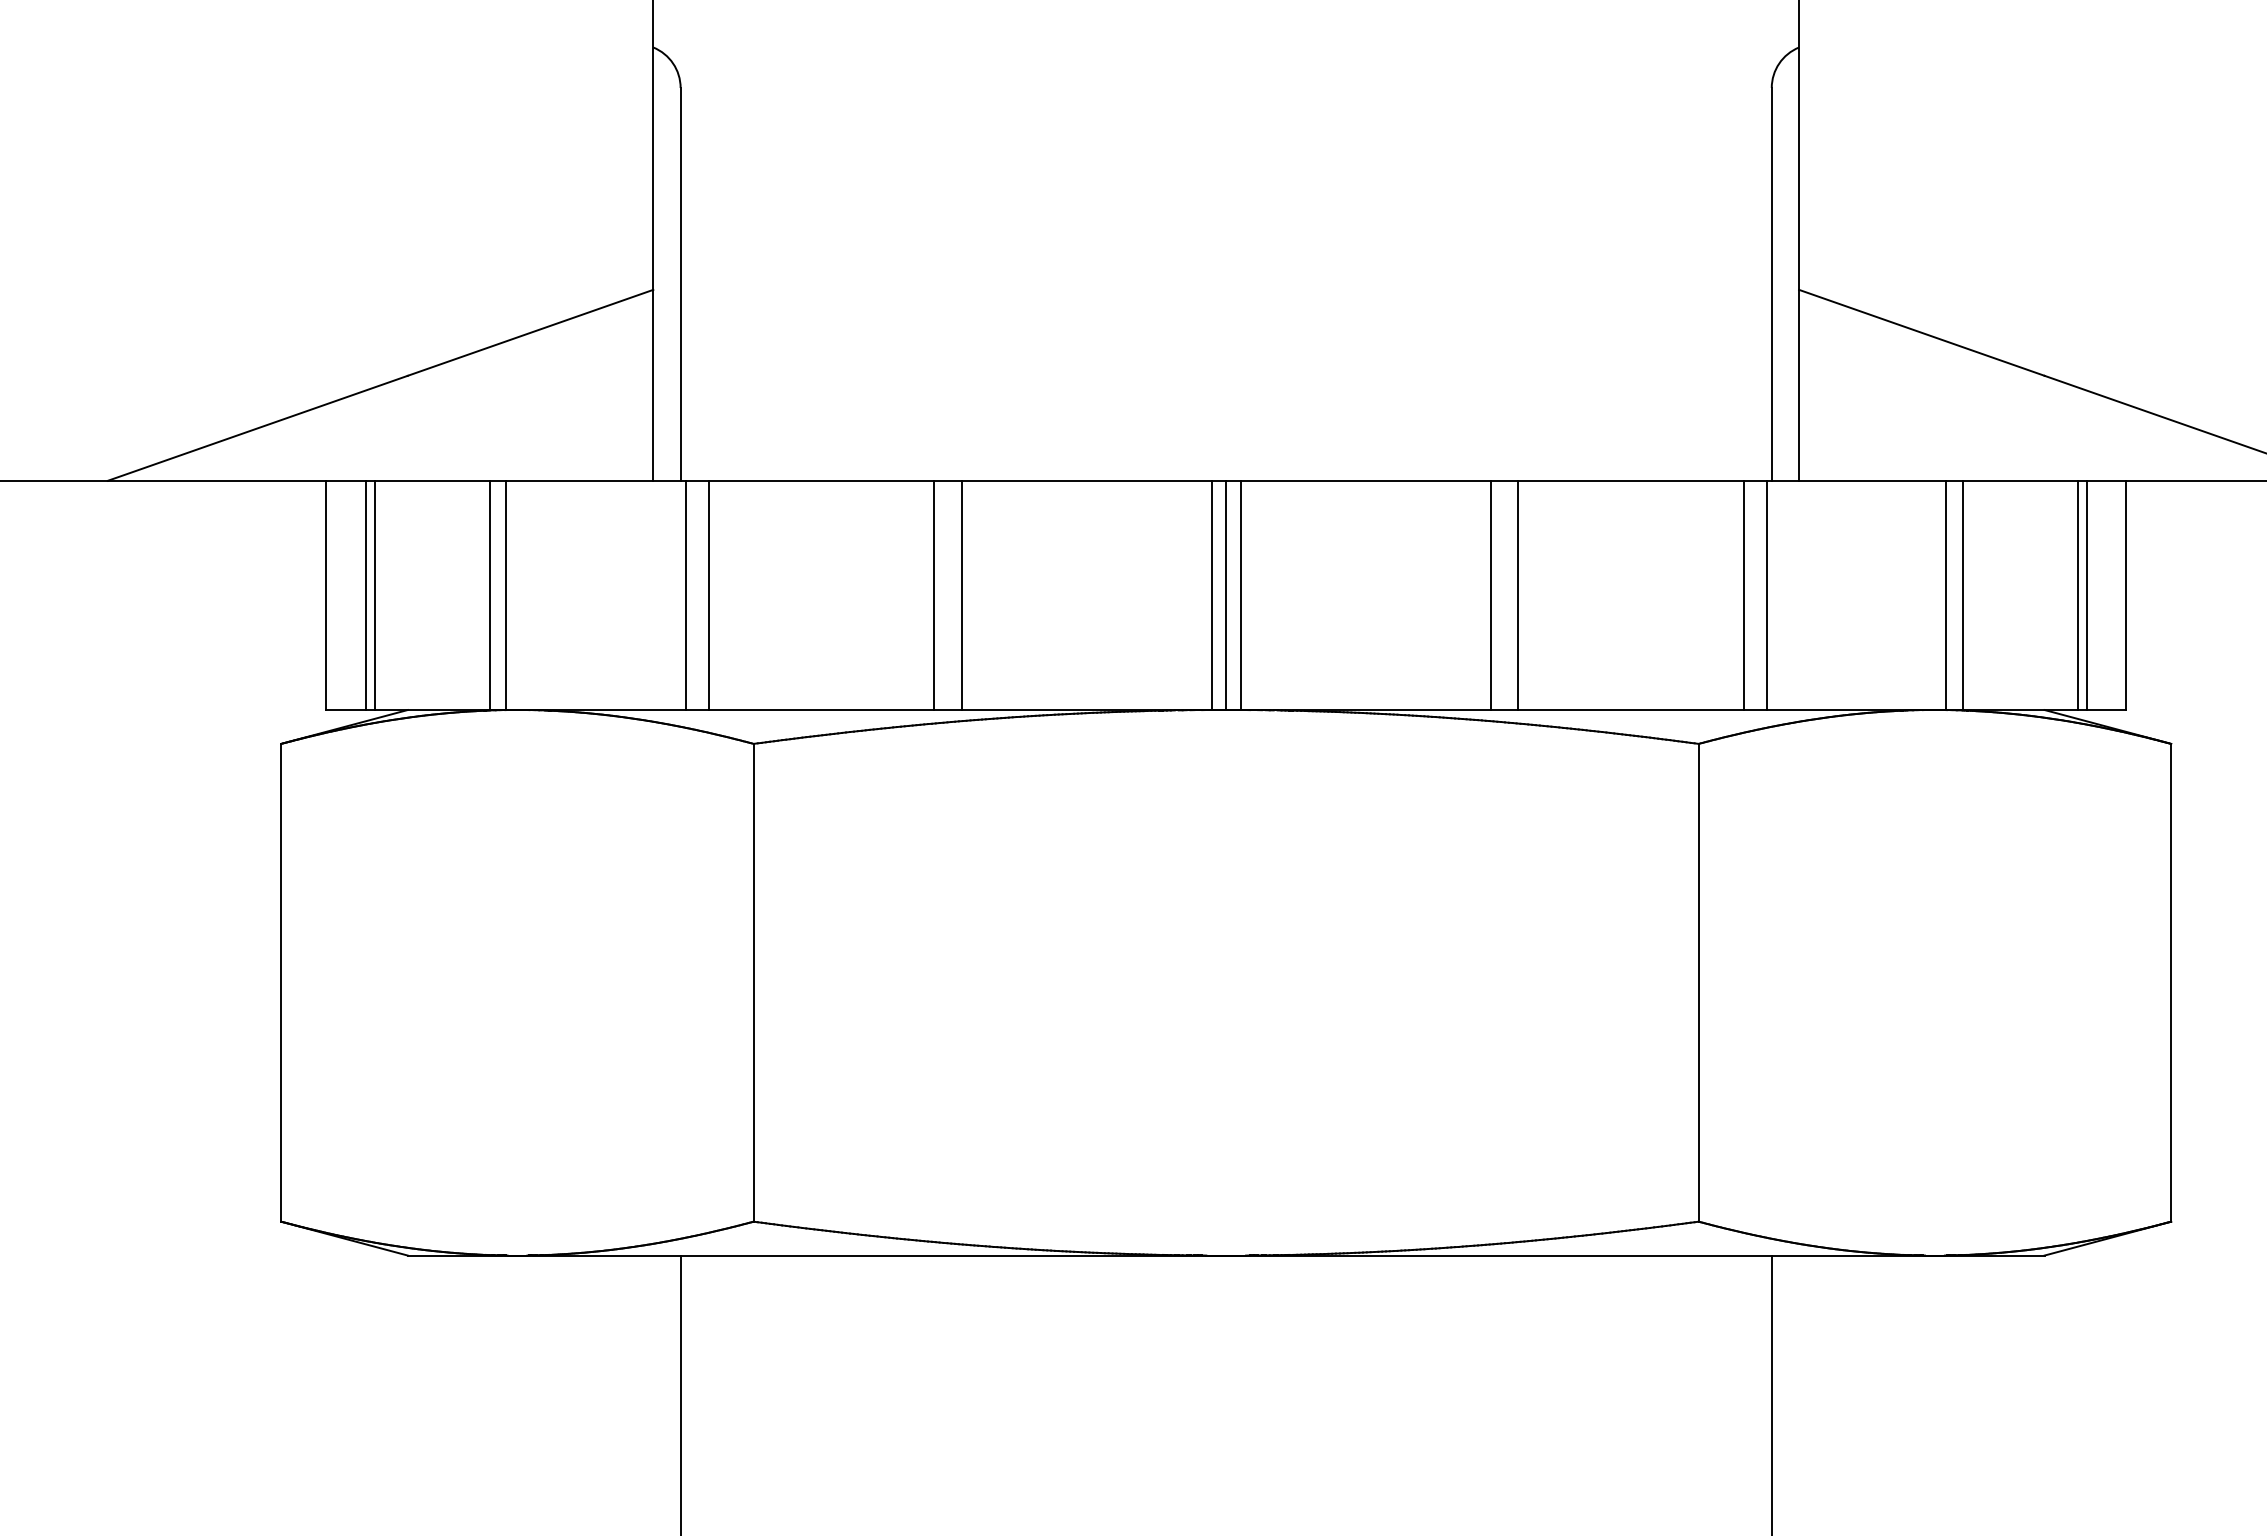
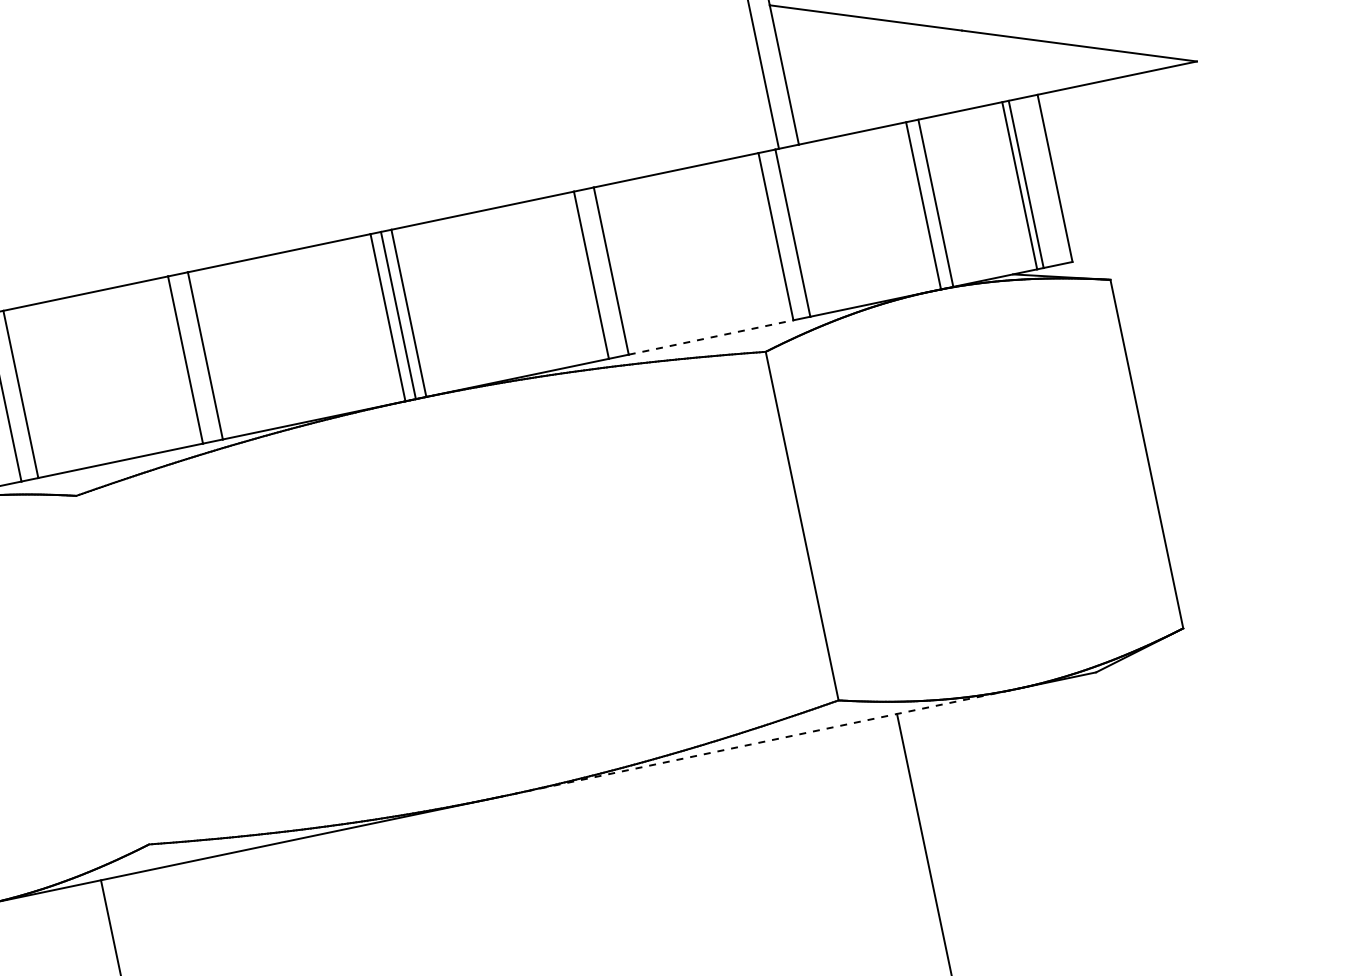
line: (1630, 710) -> (710, 337), solid -> dashed
line: (753, 982) -> (112, 669), removed
line: (1581, 1255) -> (758, 742), solid -> dashed

